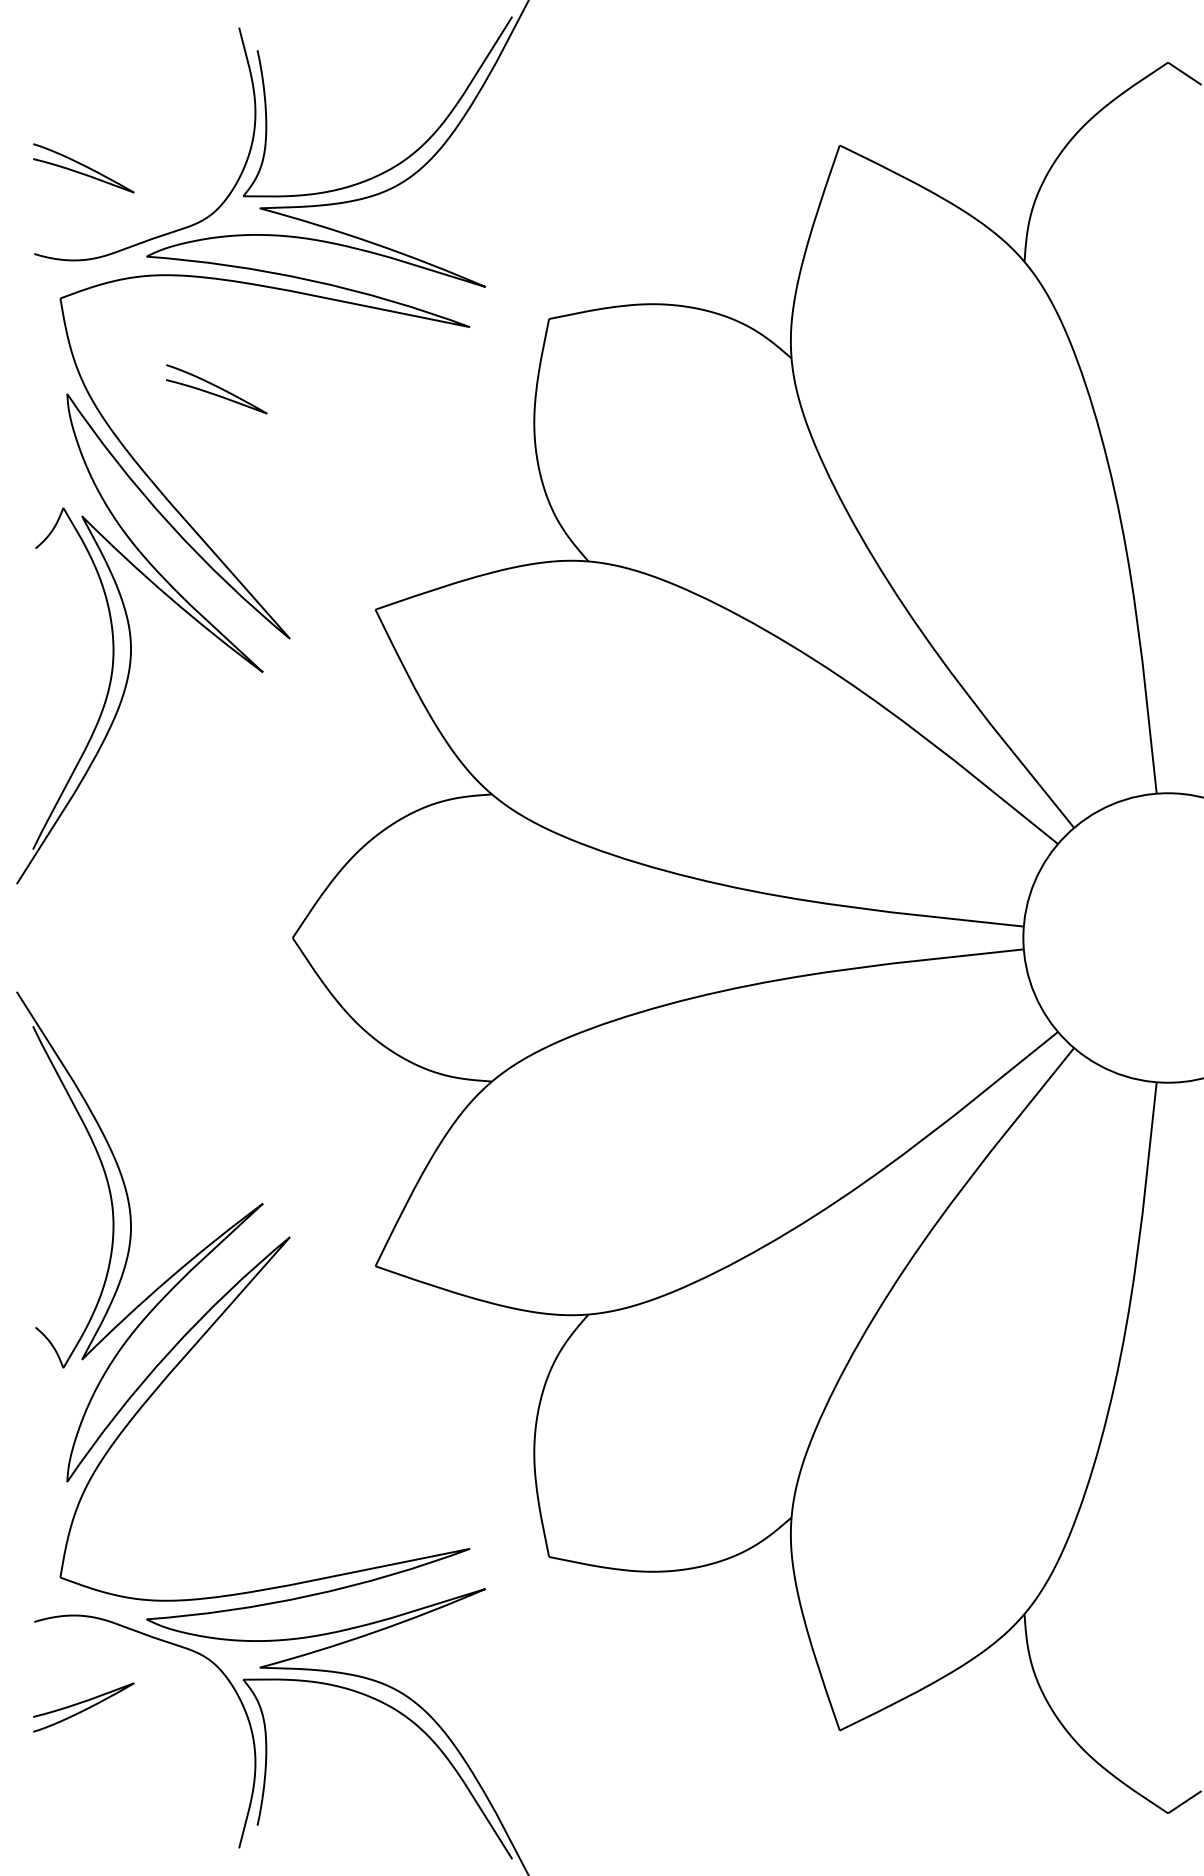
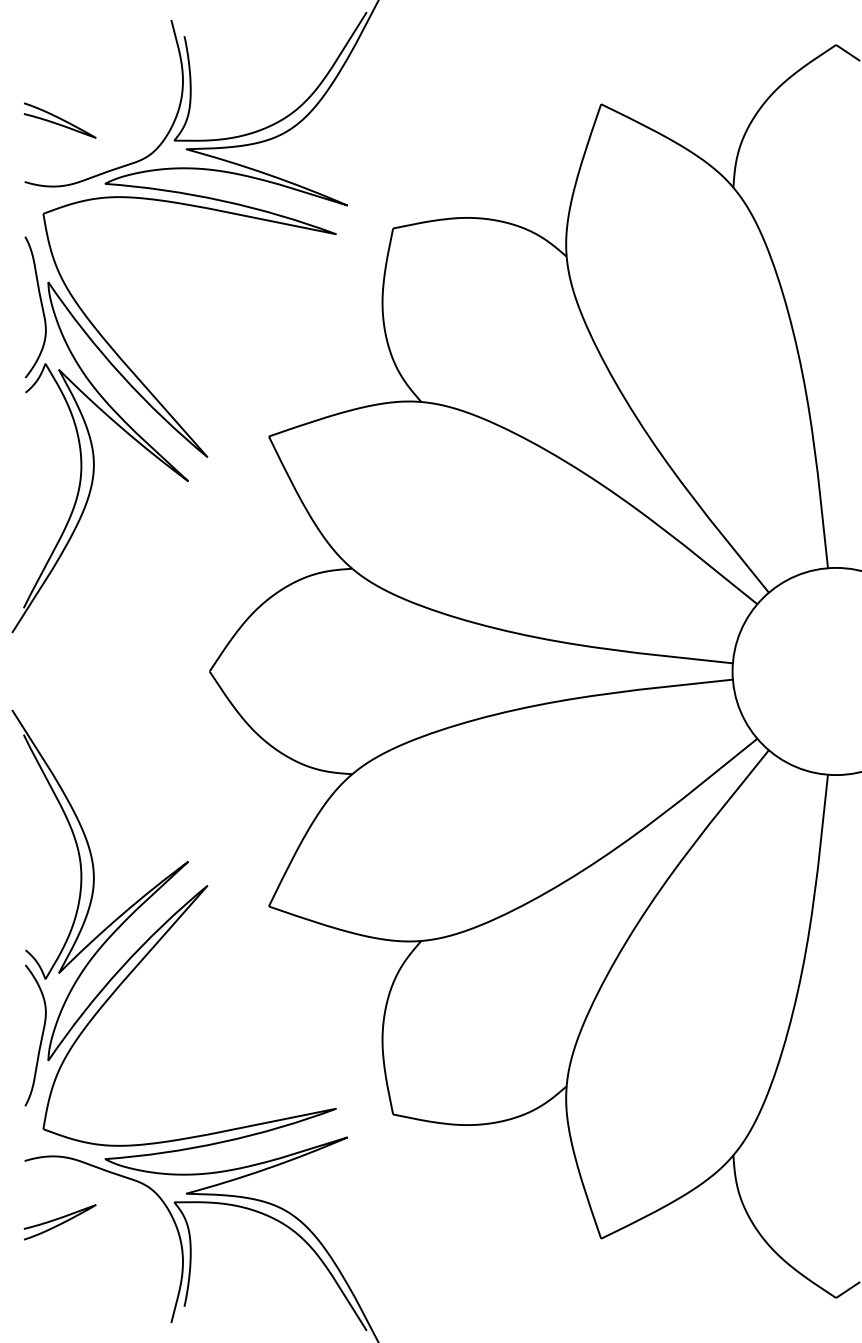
curve: (216, 387) -> (155, 277), removed
curve: (57, 427) -> (41, 306), added
curve: (57, 1448) -> (41, 1036), added

